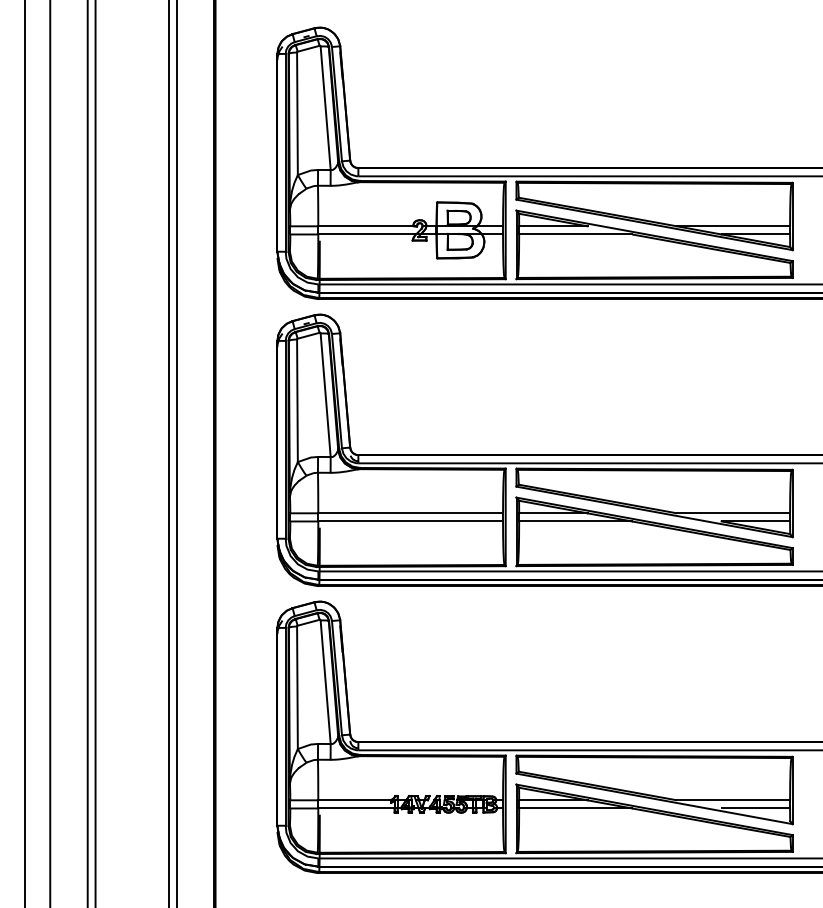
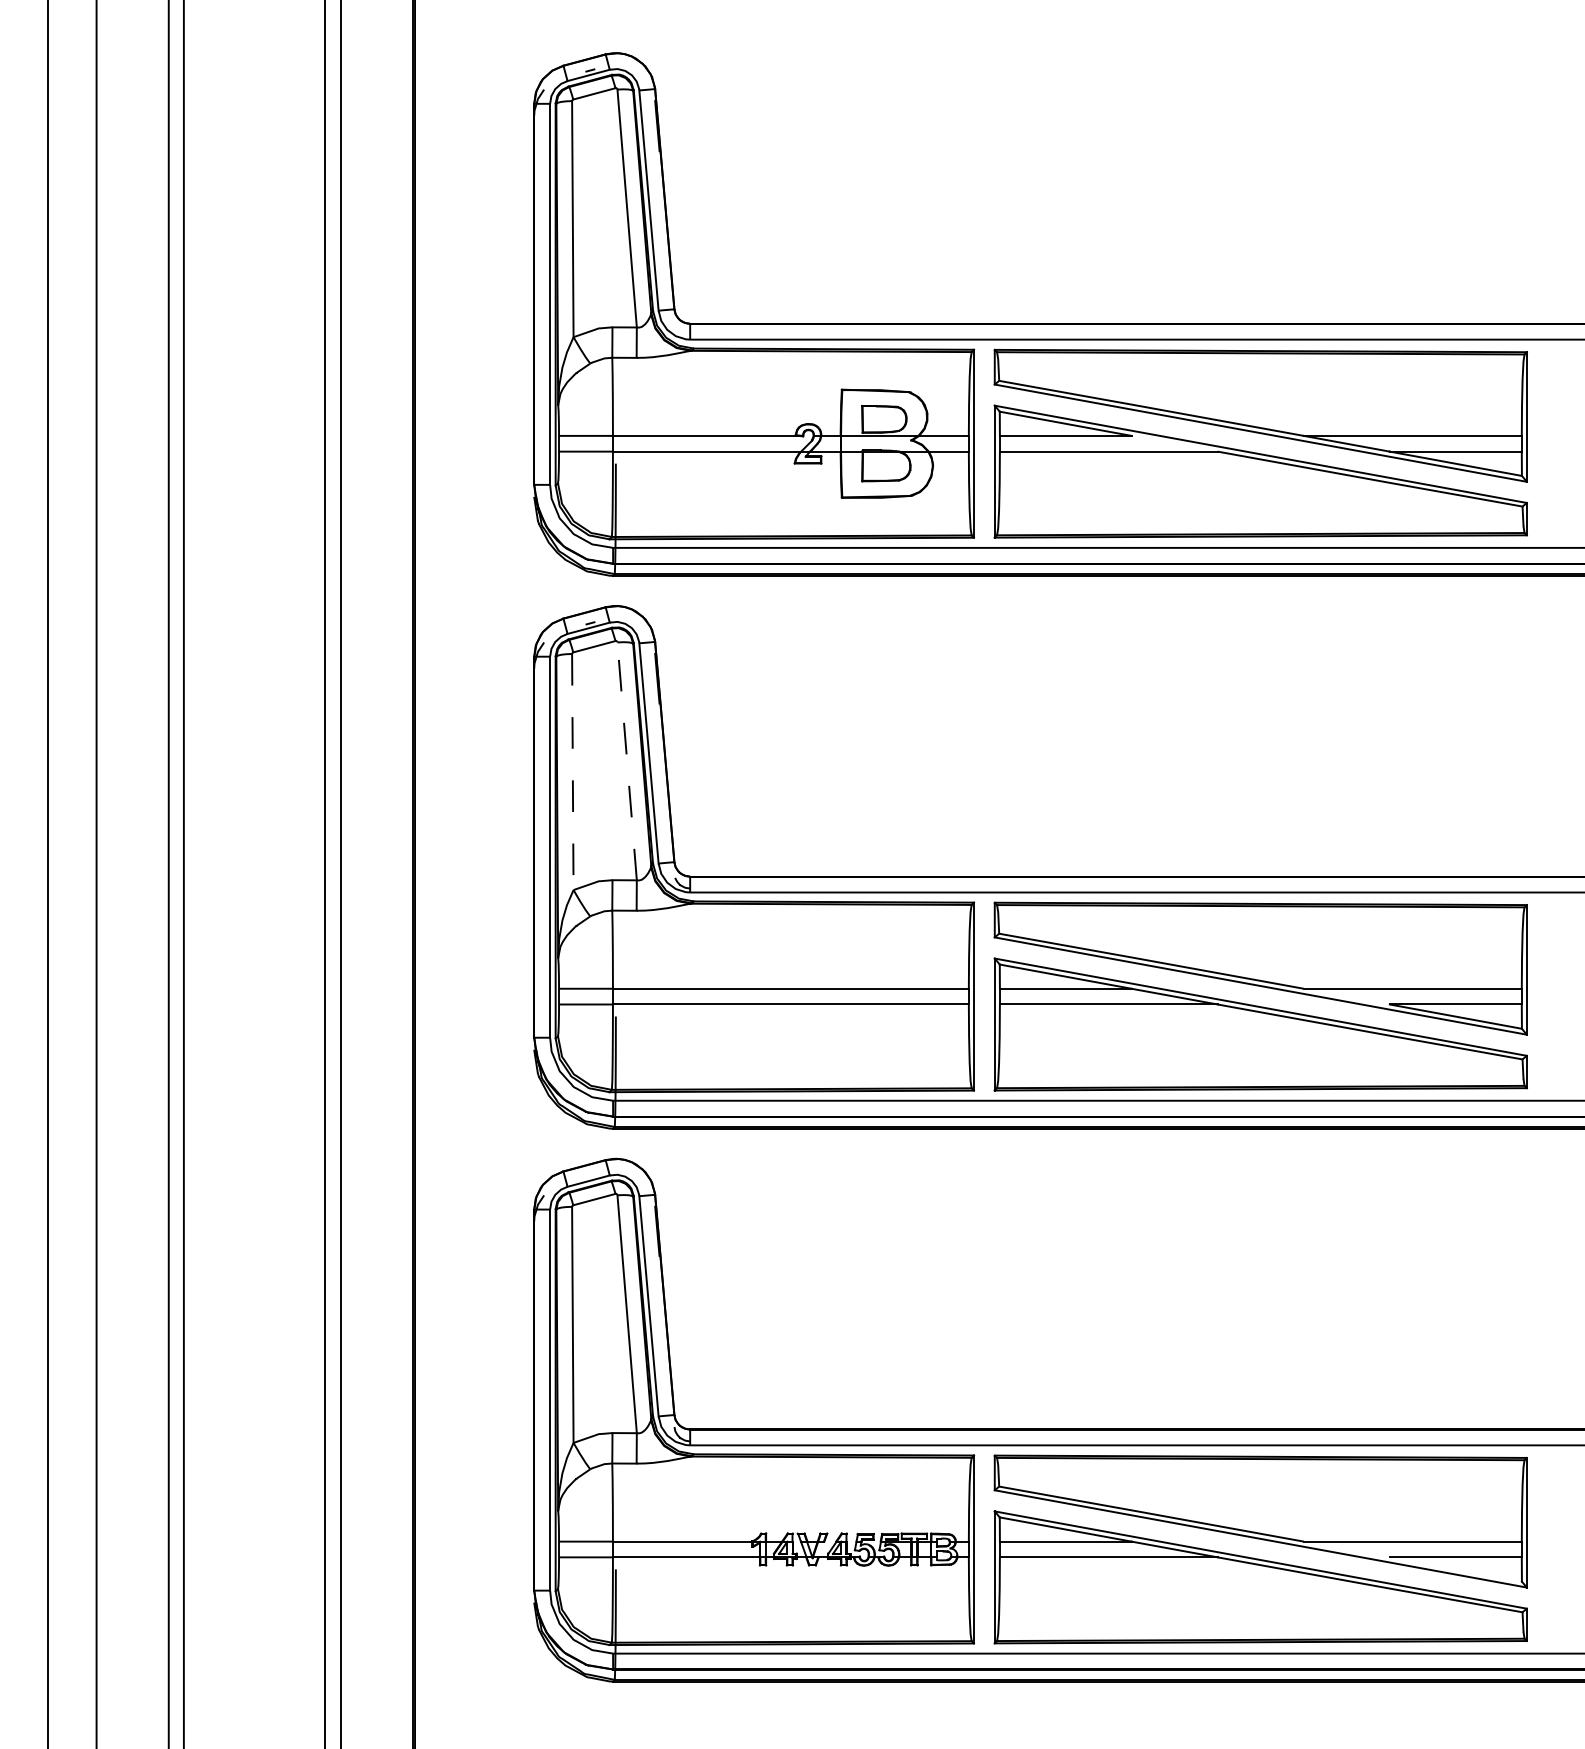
line: (325, 395) -> (626, 761), solid -> dashed
line: (297, 401) -> (572, 773), solid -> dashed

